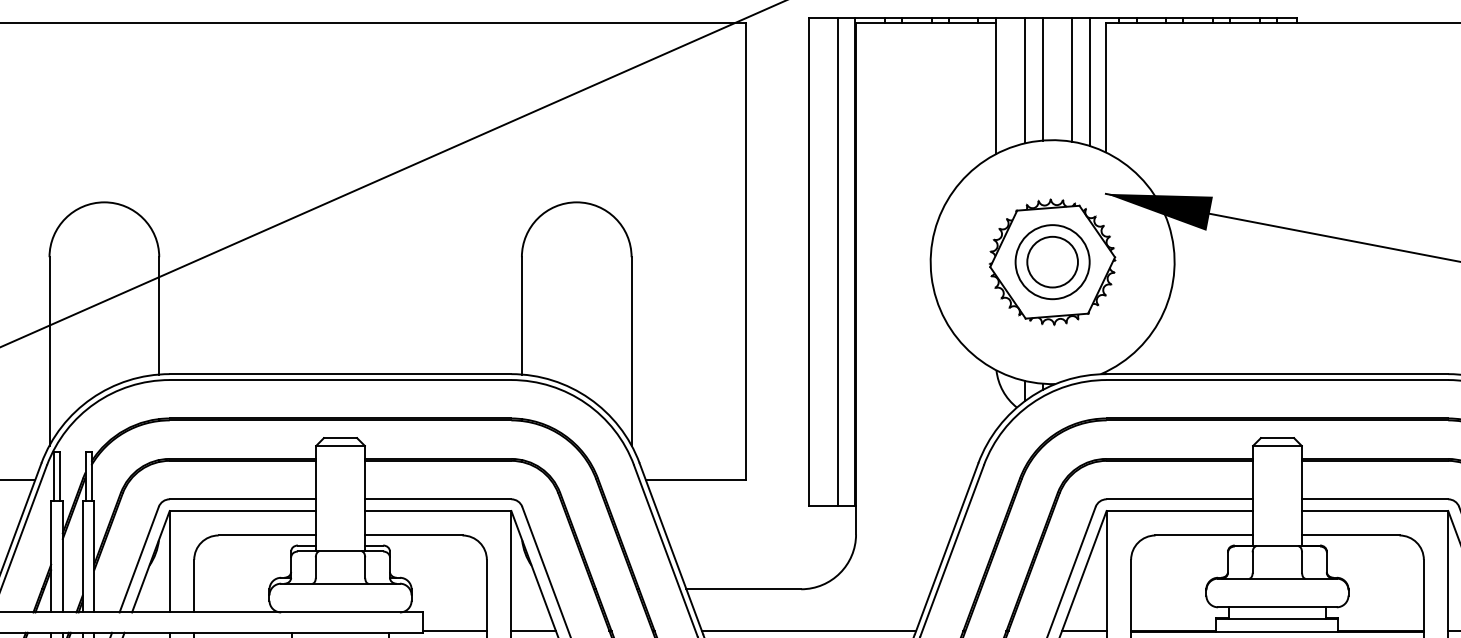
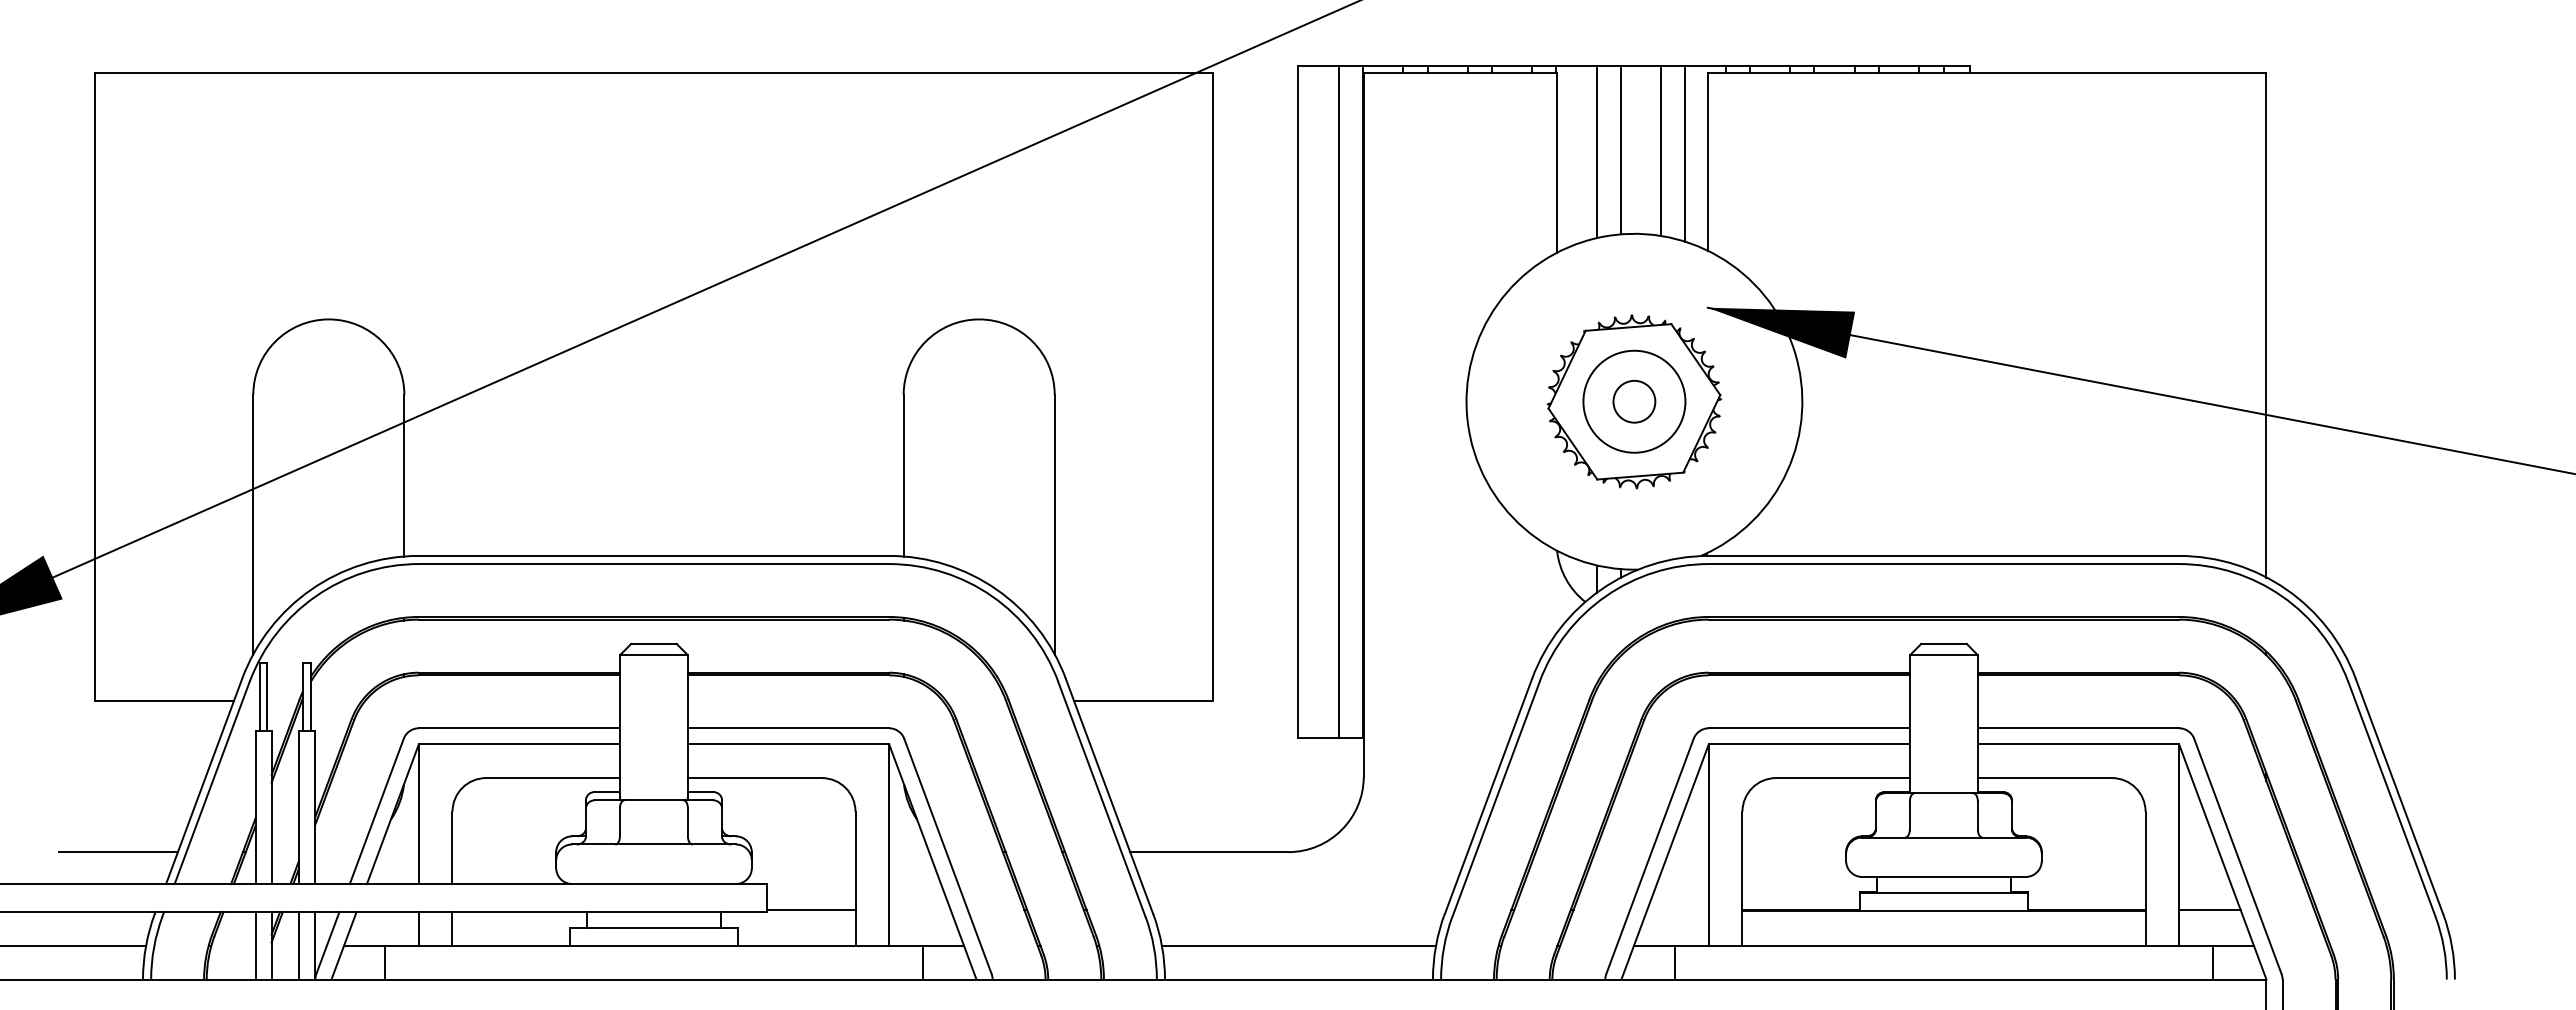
circle: (1052, 261) -> (1634, 401), size x0.6
line: (533, 630) -> (919, 909), removed
line: (808, 630) -> (1298, 909), removed
line: (1083, 630) -> (1677, 909), removed

